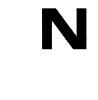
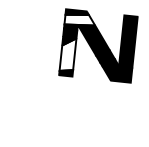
fill: (52, 14) -> (81, 19), removed
fill: (46, 35) -> (67, 54), removed

